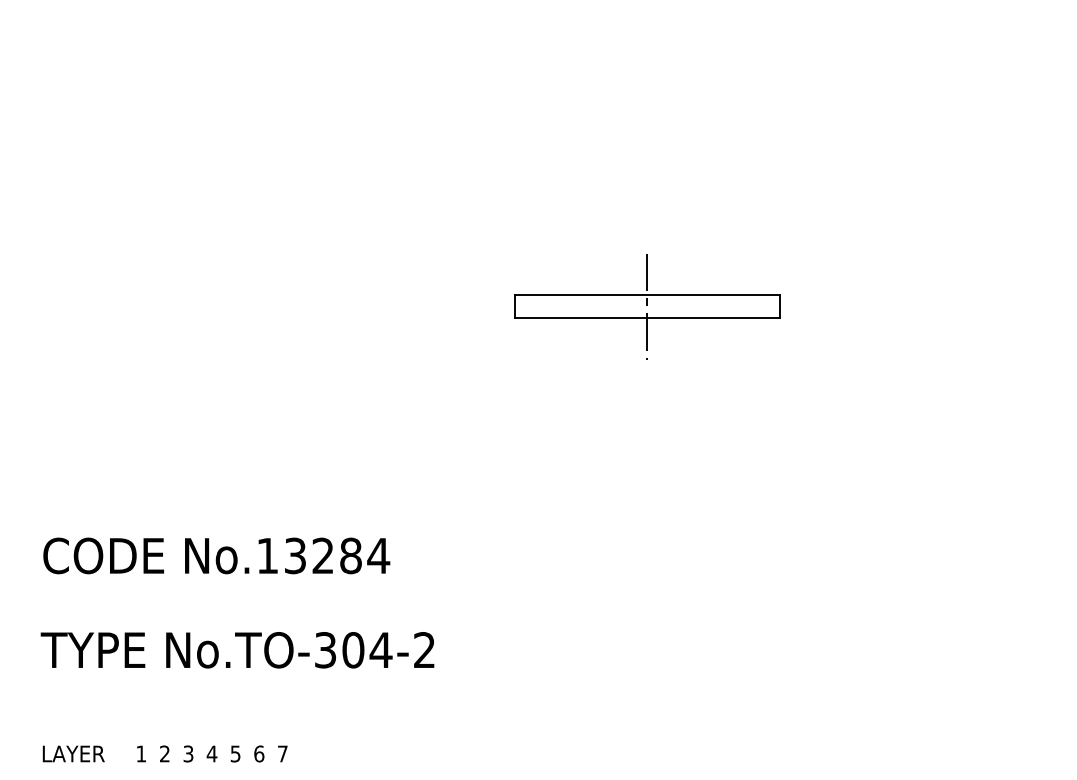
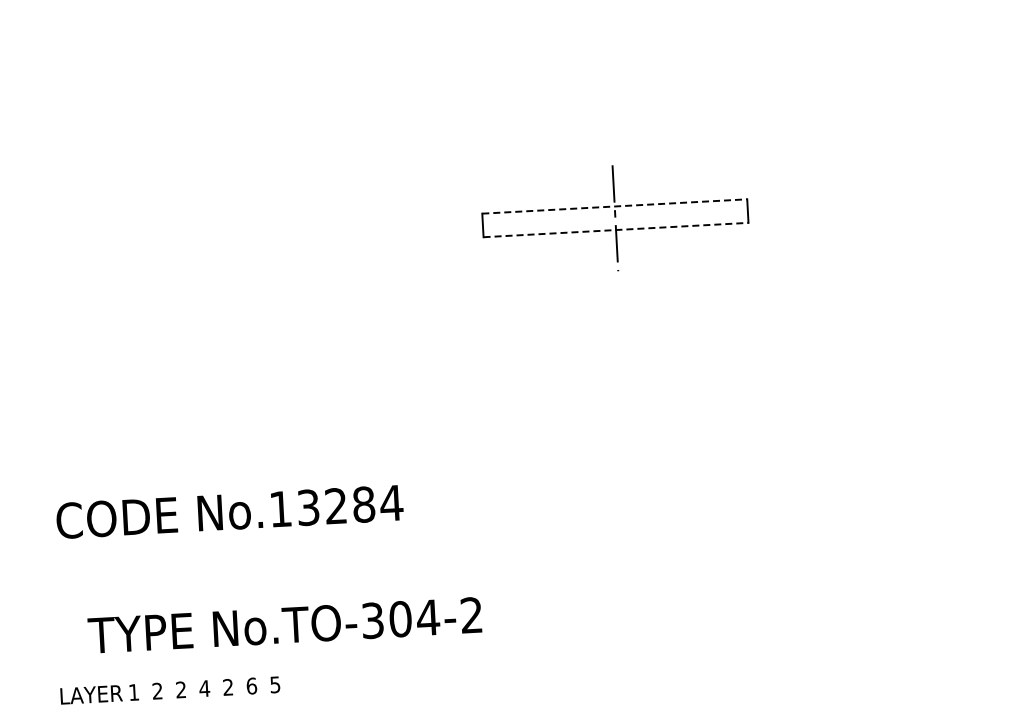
line: (647, 294) -> (614, 206), solid -> dashed
line: (647, 318) -> (616, 230), solid -> dashed
text: (216, 555) -> (229, 511), moved
text: (237, 650) -> (284, 625), moved
text: (73, 753) -> (91, 694), moved
text: (235, 753) -> (228, 686), 5 -> 2
text: (282, 753) -> (275, 684), 7 -> 5
text: (188, 754) -> (181, 690), 3 -> 2

